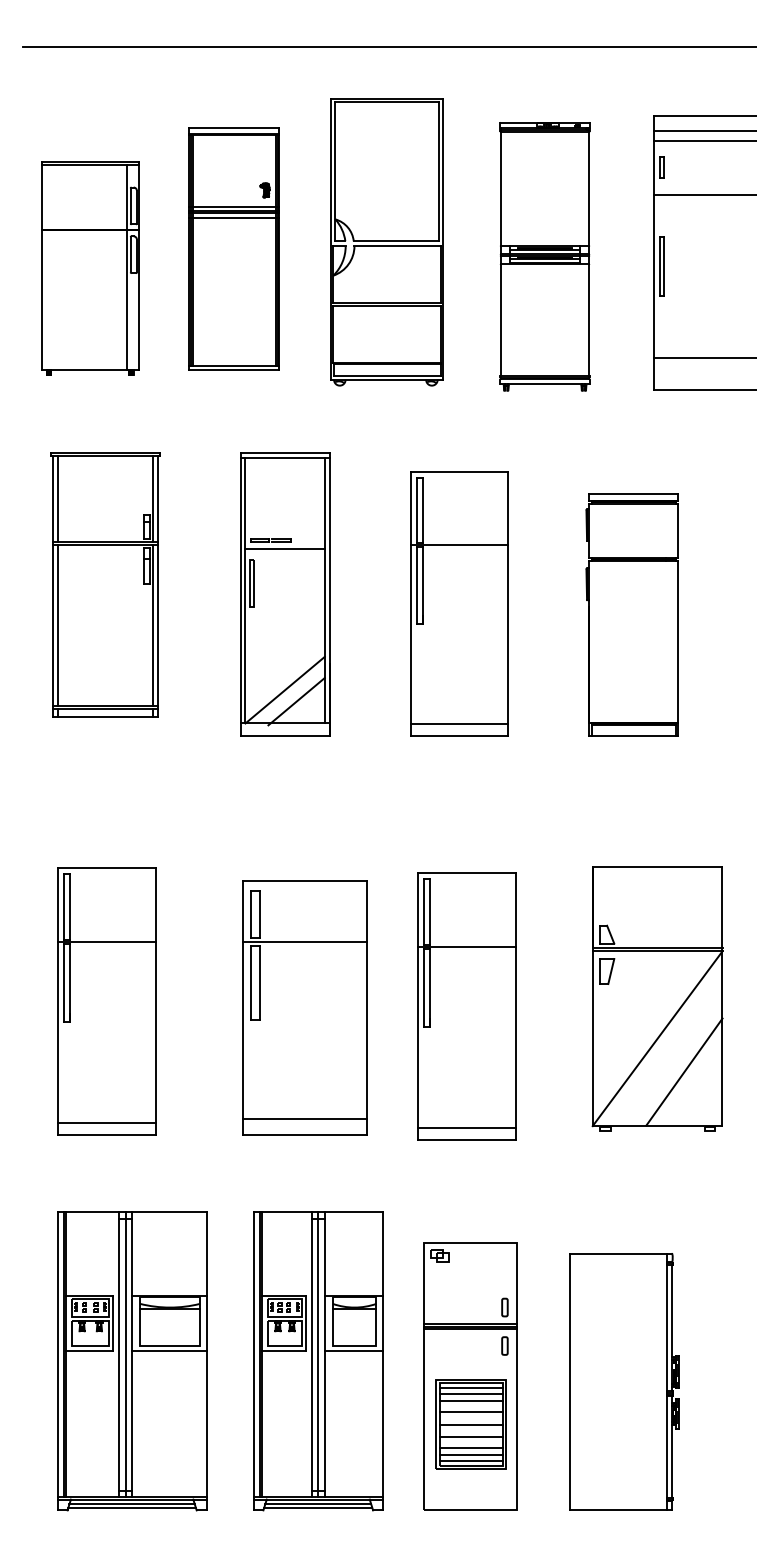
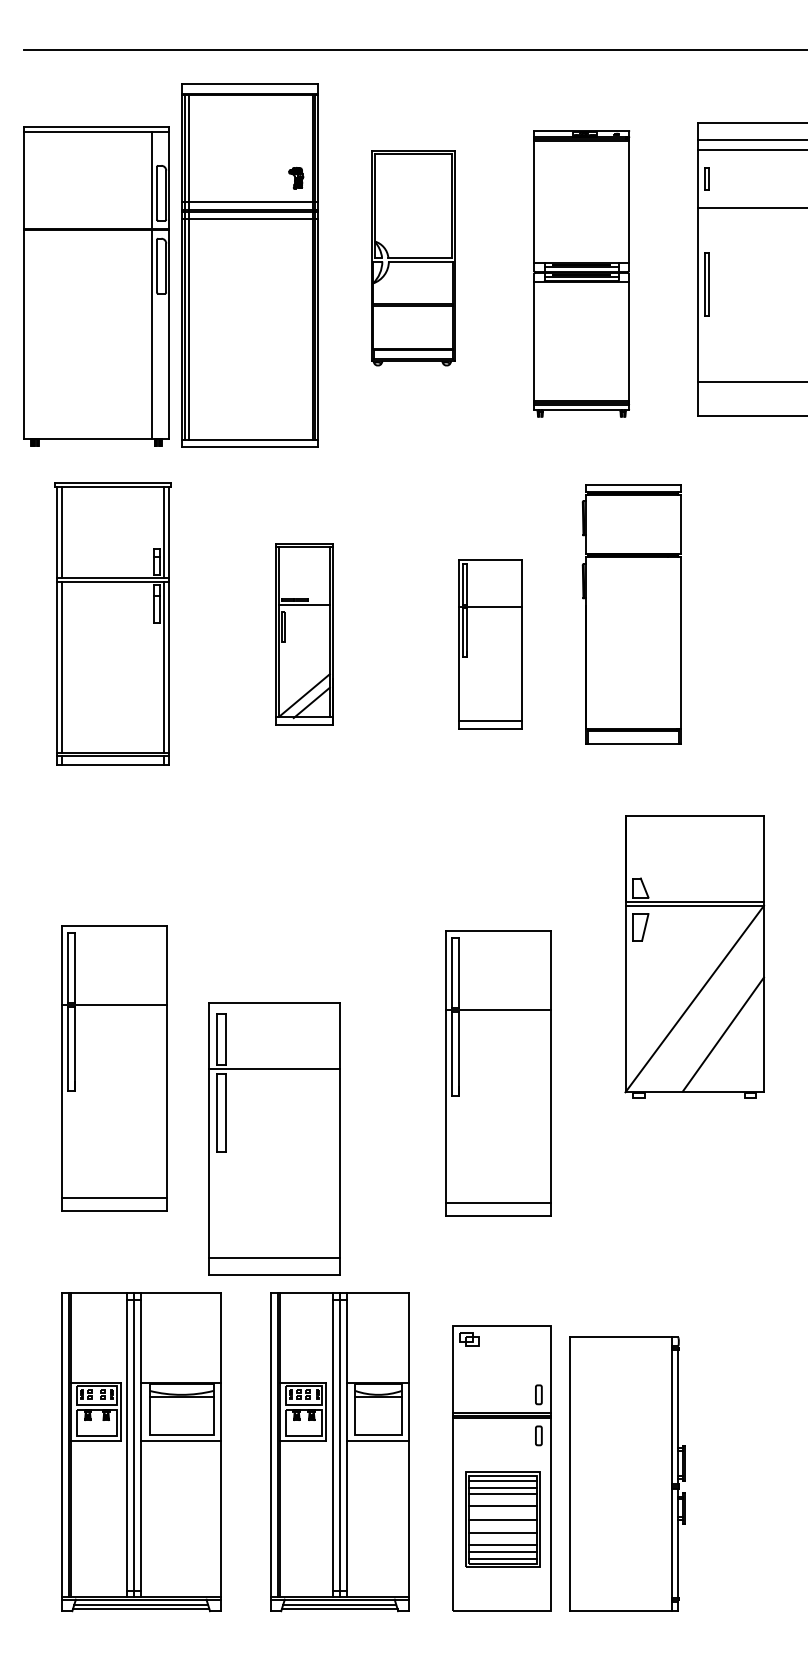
part: (387, 242) -> (413, 258), size x0.7
part: (233, 248) -> (249, 265), size x1.4
part: (90, 267) -> (96, 285), size x1.4
part: (285, 594) -> (304, 634), size x0.6
part: (459, 604) -> (490, 644), size x0.6
part: (632, 615) -> (631, 614), moved
part: (657, 998) -> (694, 956), moved
part: (304, 1007) -> (274, 1138), moved
part: (624, 1381) -> (627, 1473), moved

